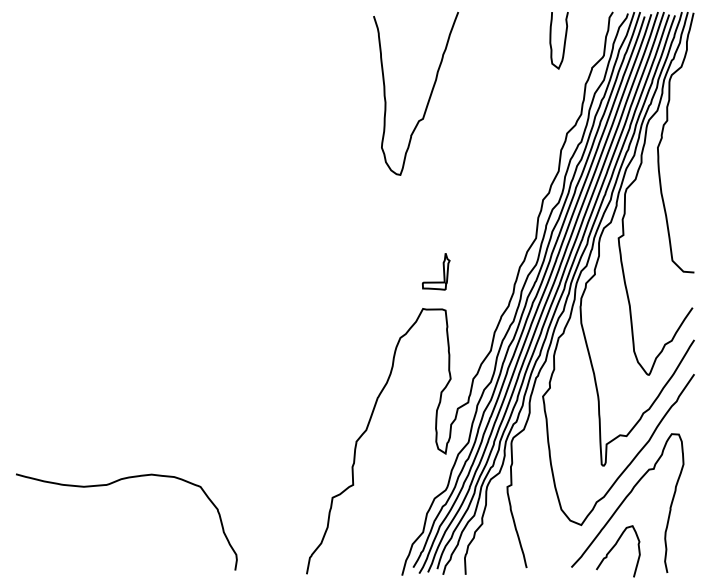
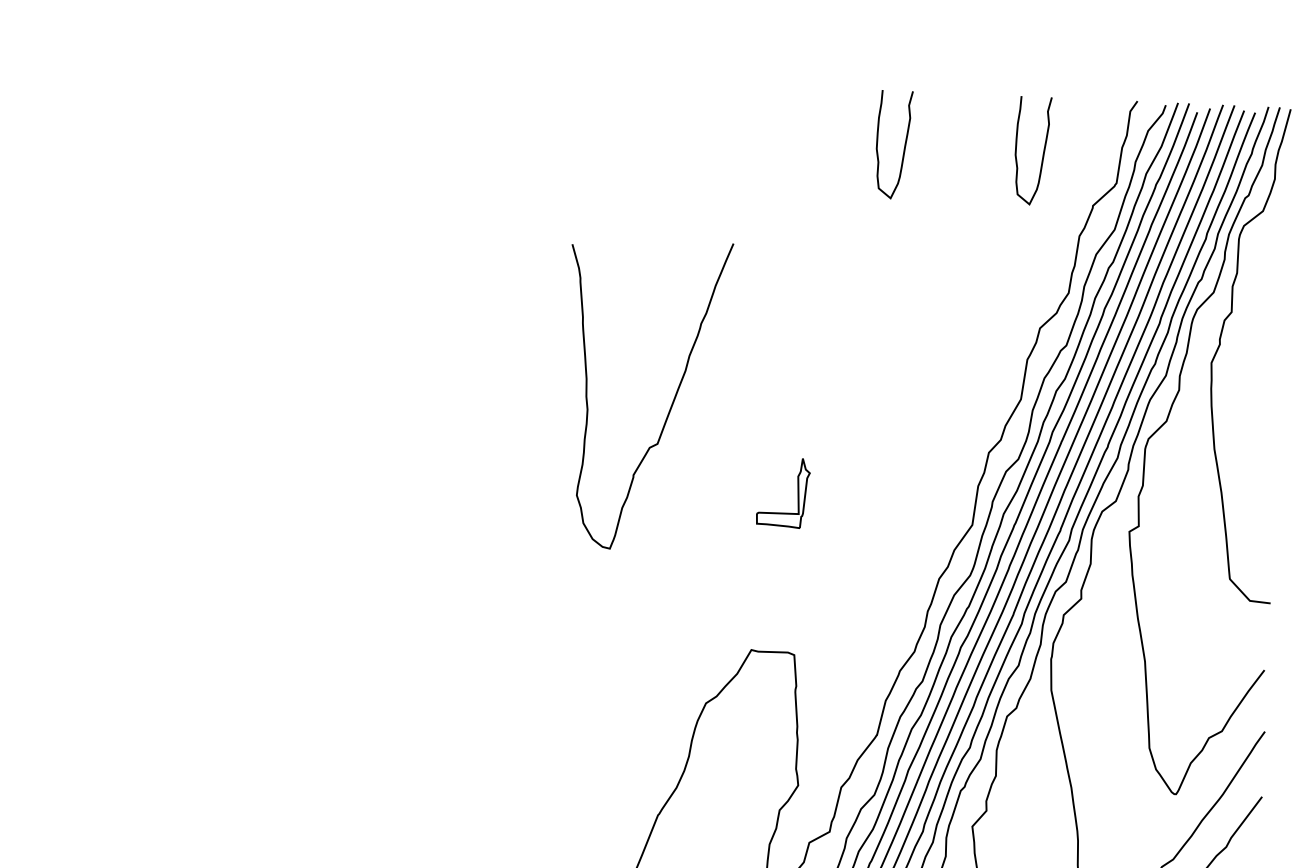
curve: (491, 40) -> (903, 145), added
curve: (428, 98) -> (669, 405), moved
part: (443, 271) -> (797, 493), moved

